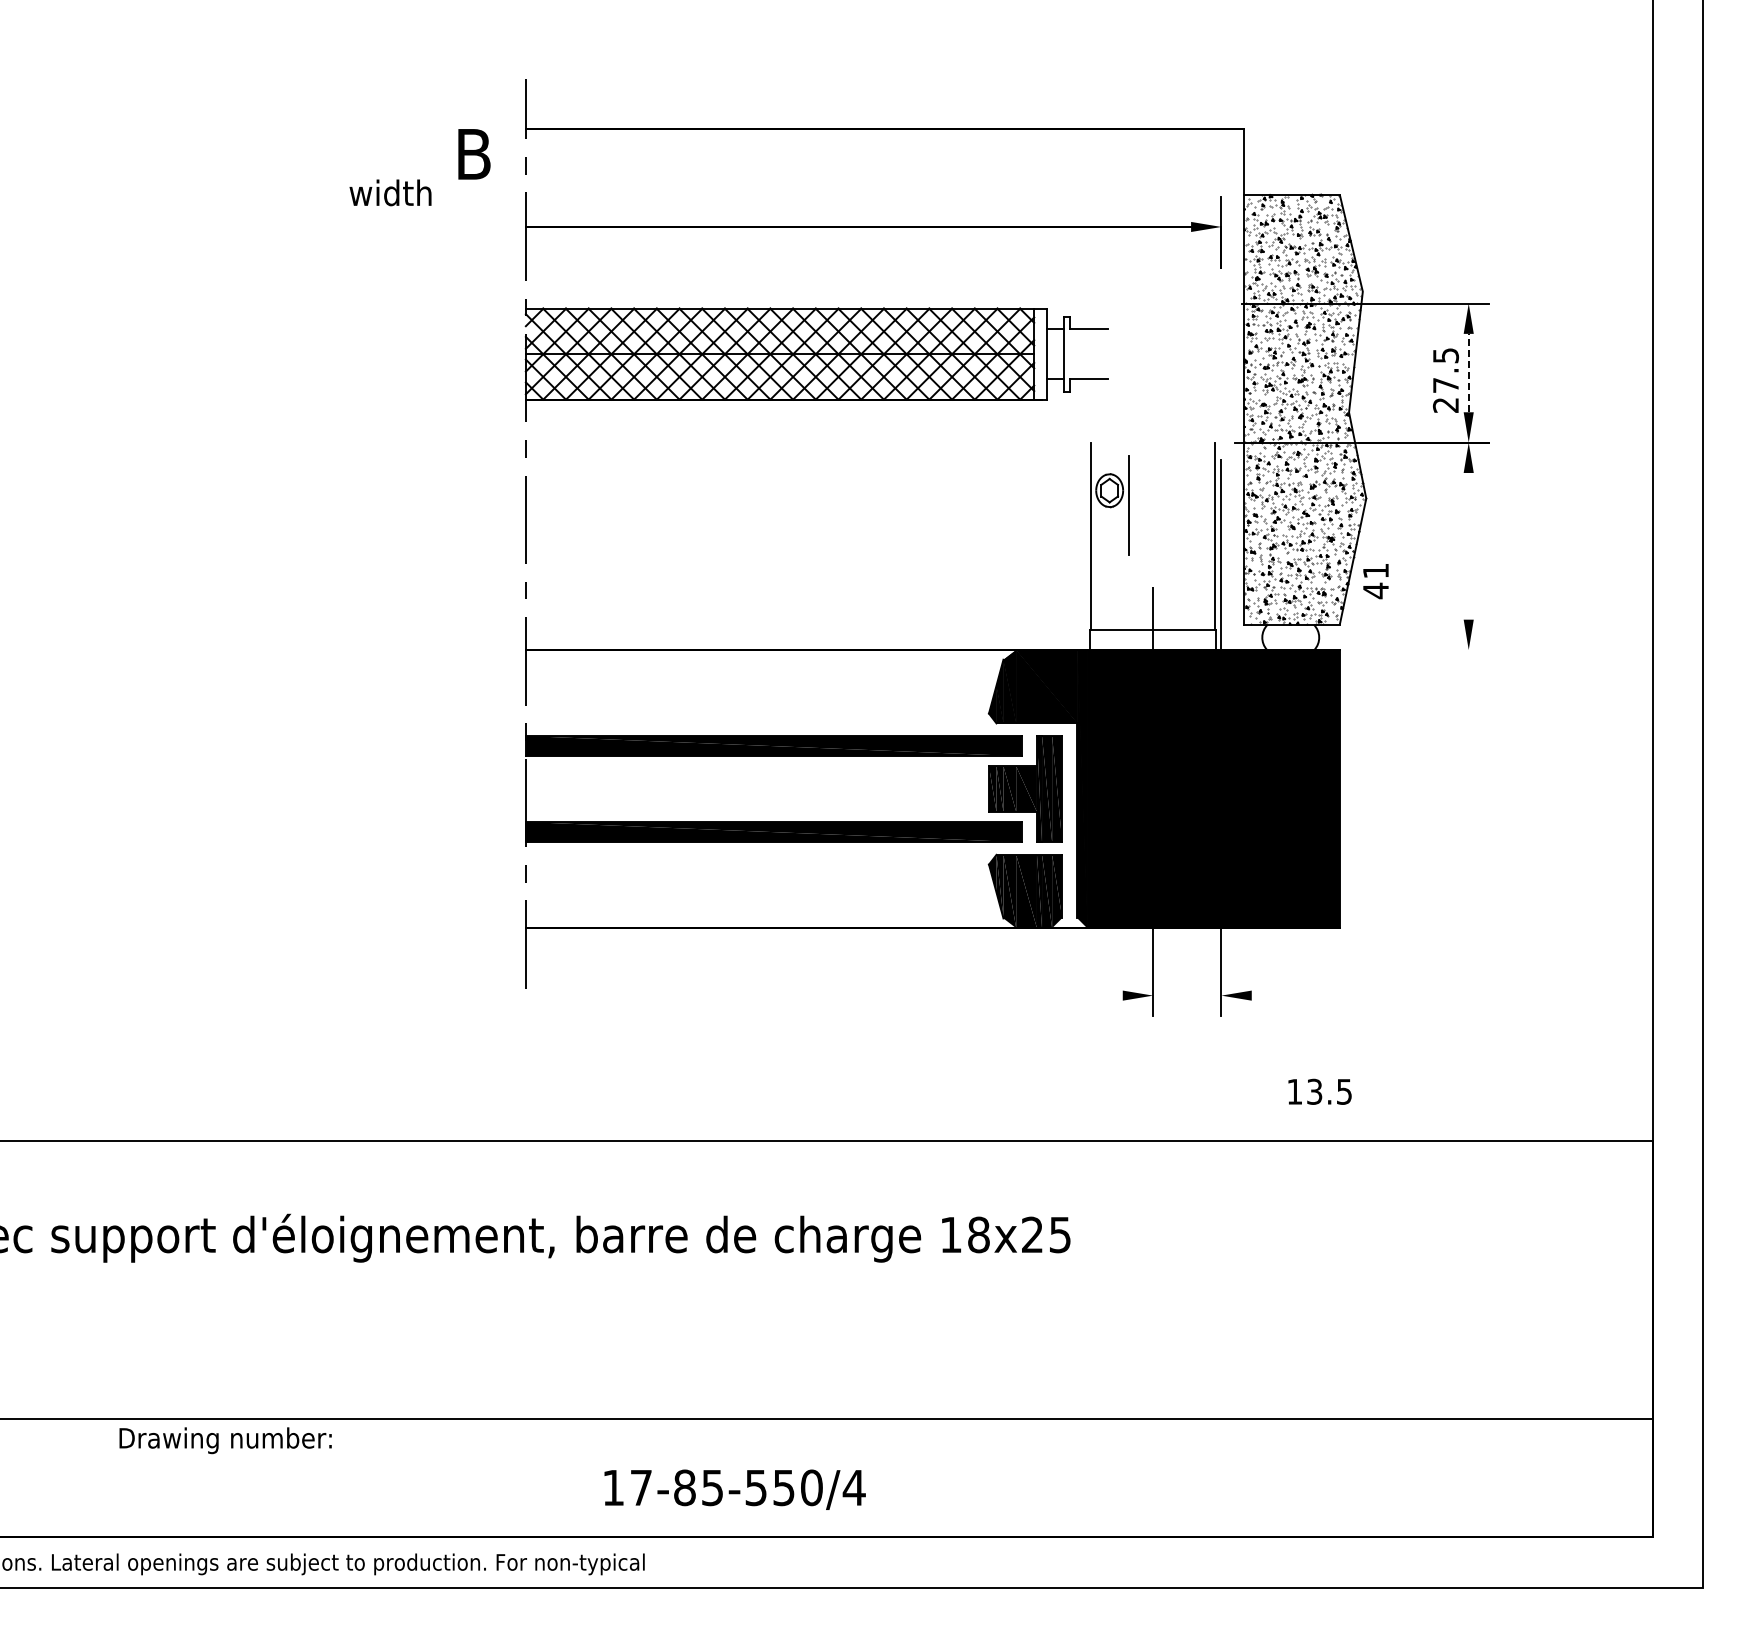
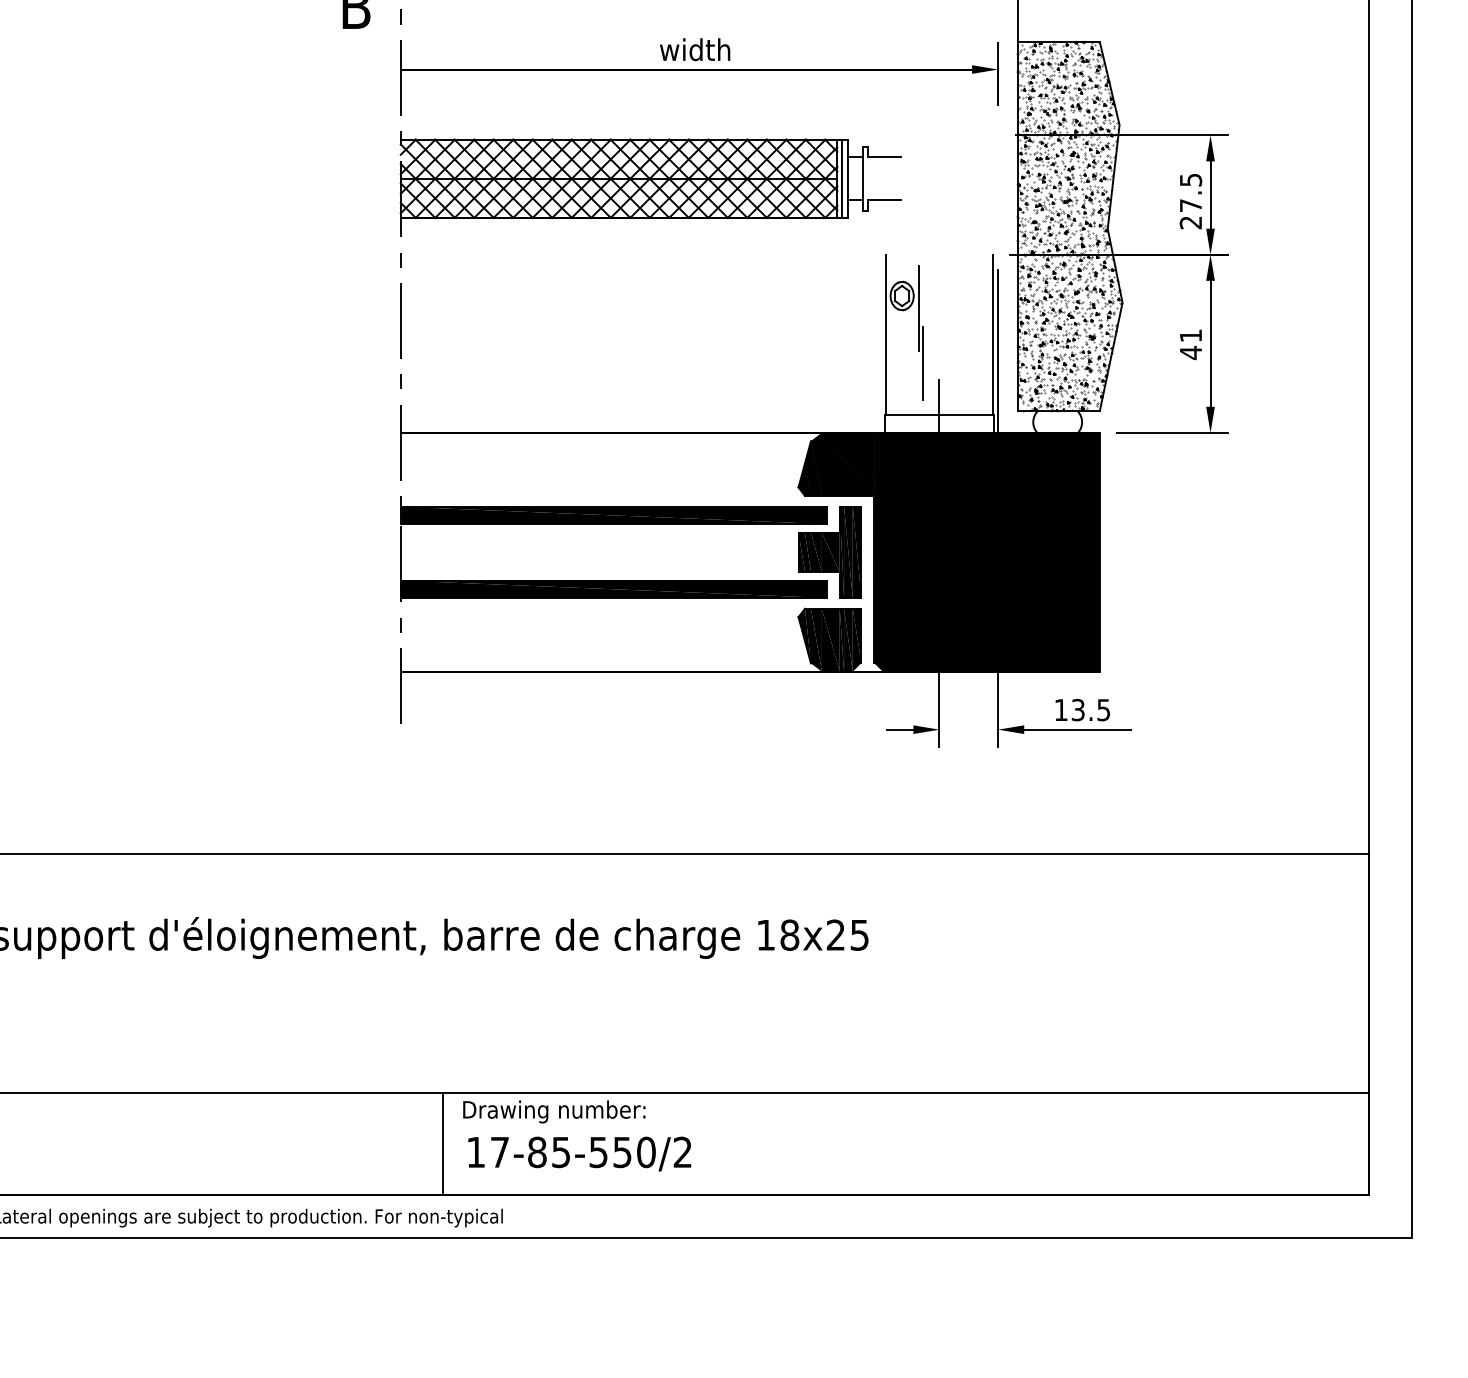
text: (390, 192) -> (695, 49), moved
line: (1039, 353) -> (841, 178), added
line: (1468, 372) -> (1210, 194), dashed -> solid
line: (1468, 545) -> (1210, 343), added
line: (1133, 568) -> (922, 362), added
text: (1375, 581) -> (1190, 344), moved
line: (1424, 650) -> (1172, 433), added
line: (1107, 995) -> (900, 729), added
line: (1313, 995) -> (1077, 729), added
text: (1319, 1091) -> (1082, 709), moved
text: (225, 1440) -> (554, 1111), moved
line: (574, 1477) -> (442, 1143), added
text: (853, 1487) -> (682, 1152), 17-85-550/4 -> 17-85-550/2

